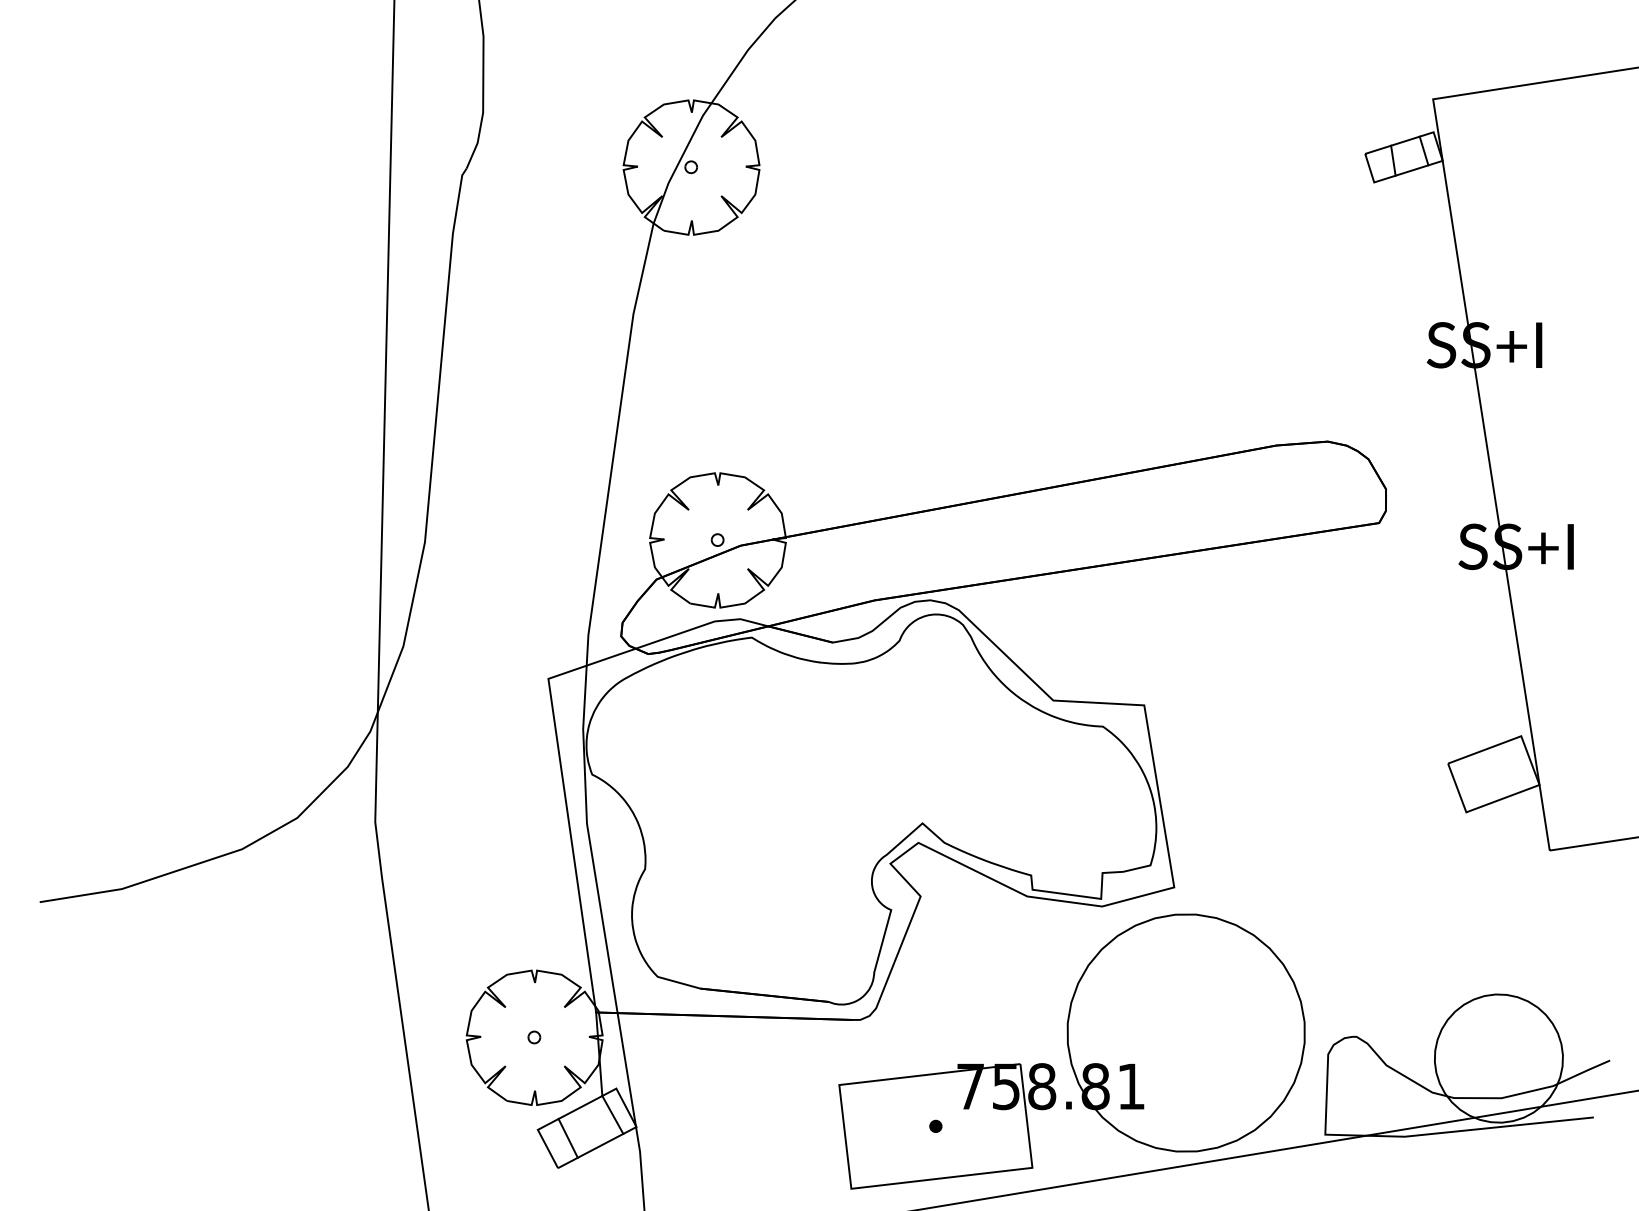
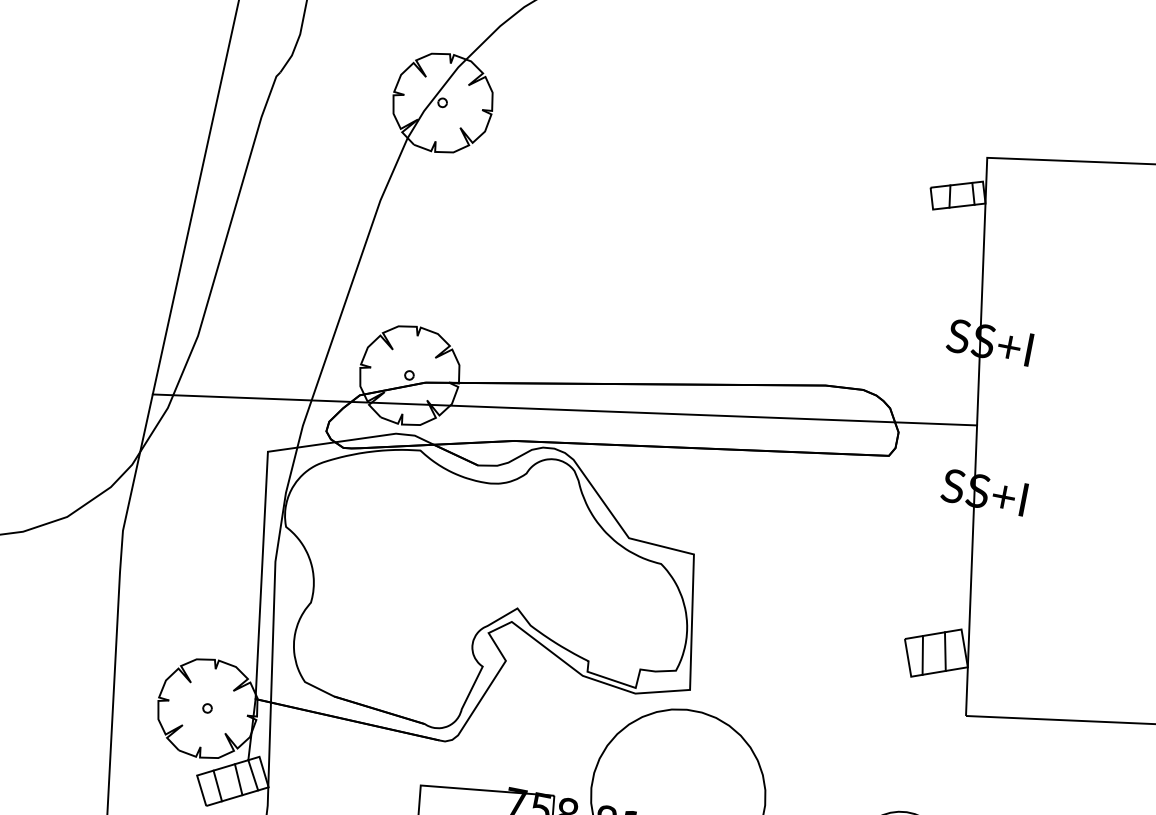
line: (934, 545) -> (565, 409), added
line: (1504, 769) -> (944, 651), added
line: (1476, 780) -> (923, 655), added
line: (594, 1124) -> (238, 779), added

